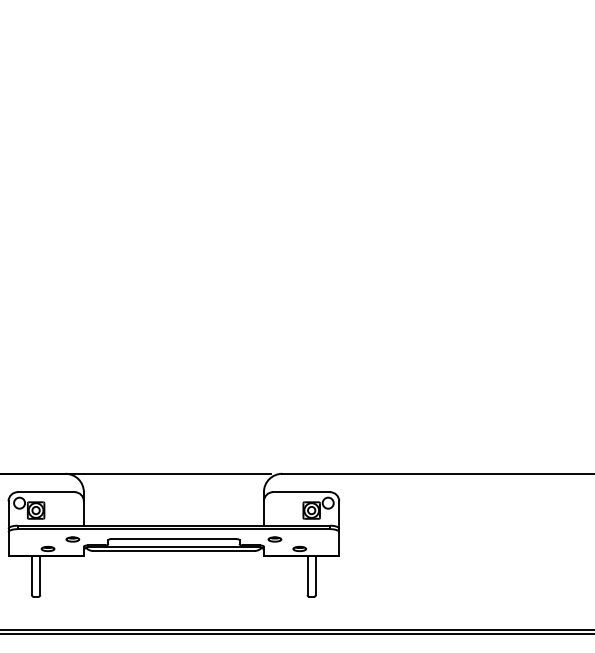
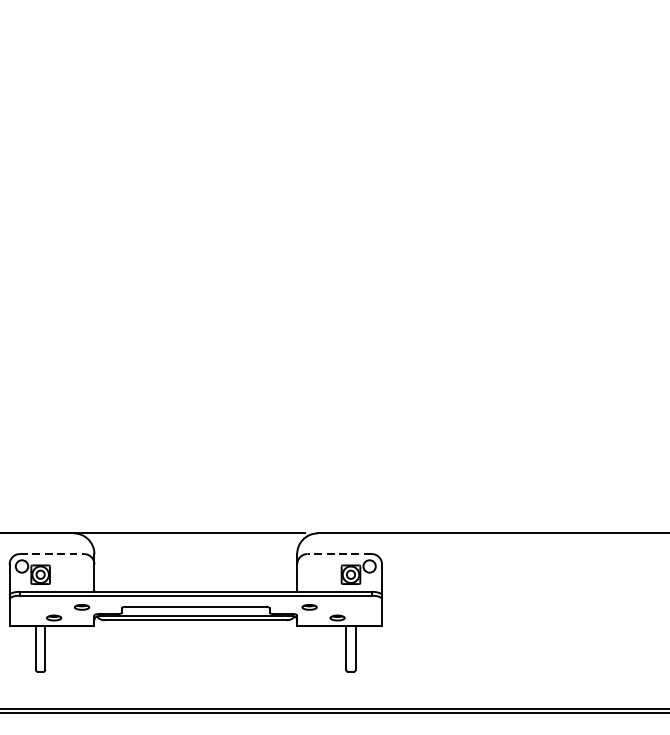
line: (46, 492) -> (52, 554), solid -> dashed
line: (301, 492) -> (339, 554), solid -> dashed

